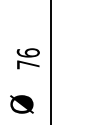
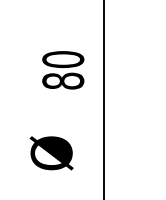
text: (27, 58) -> (61, 69), 76 -> 80

